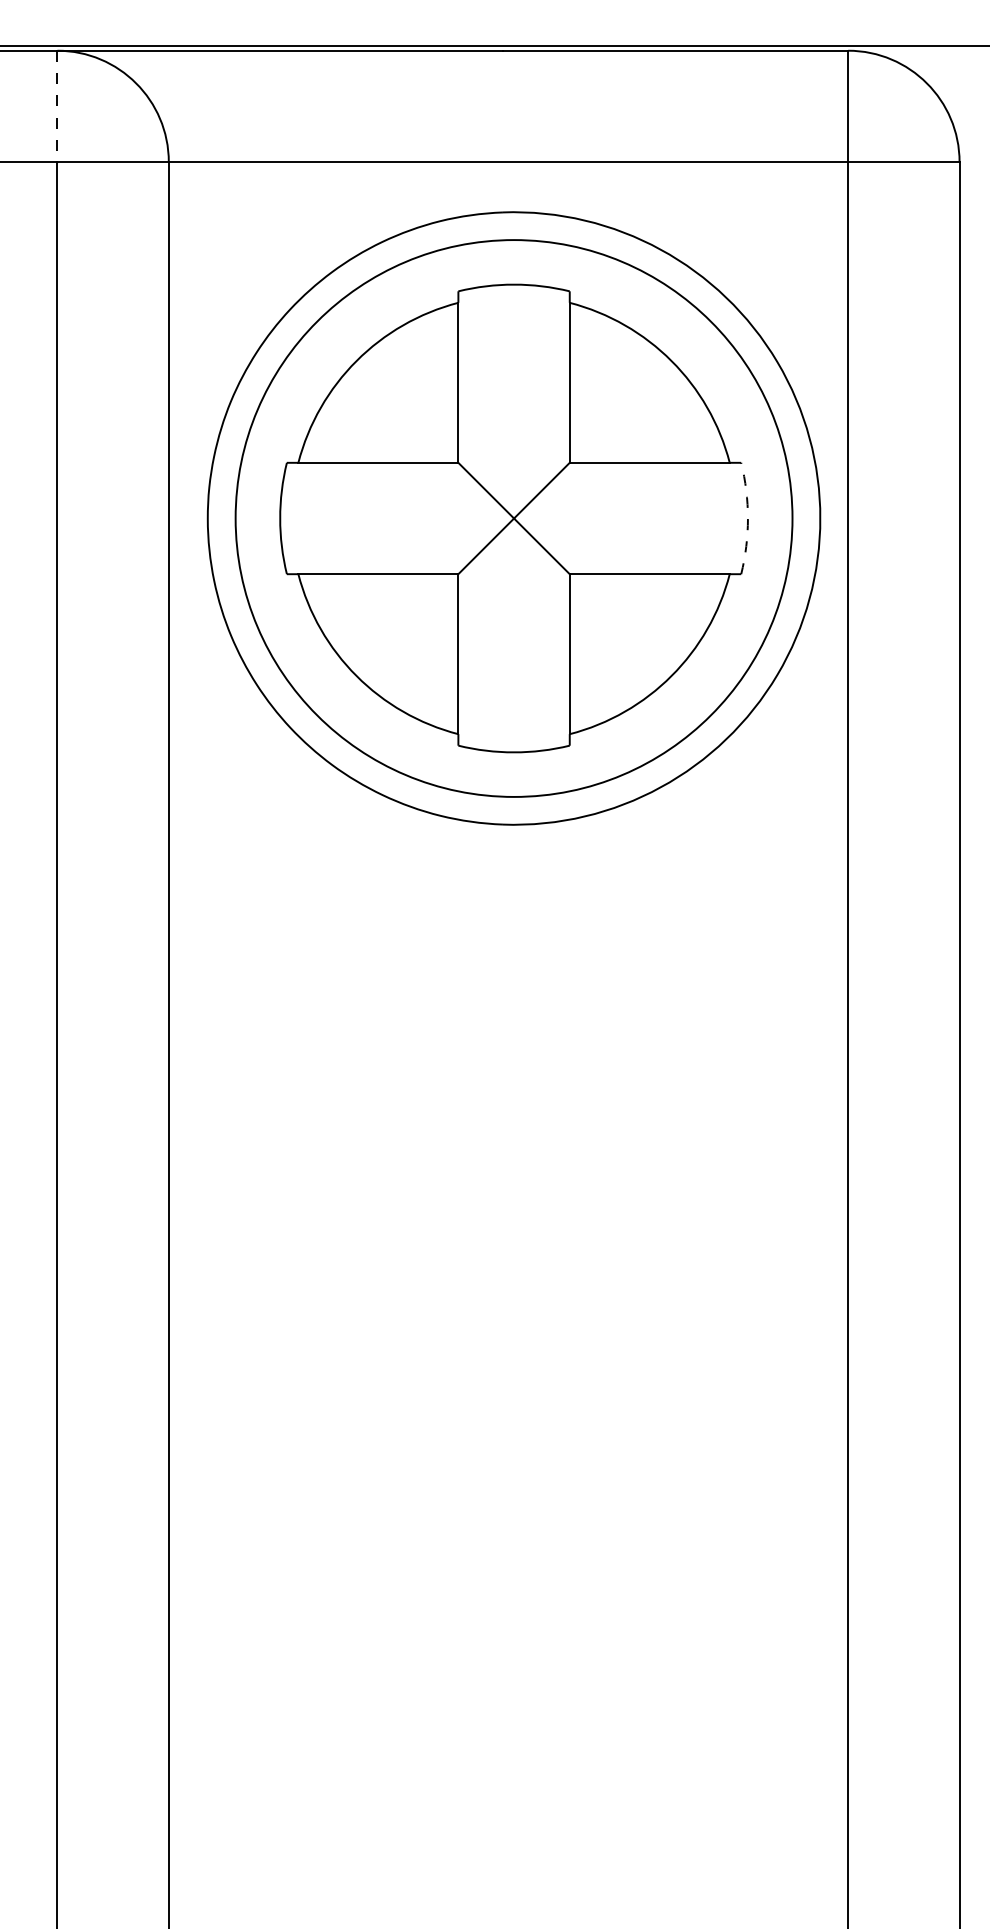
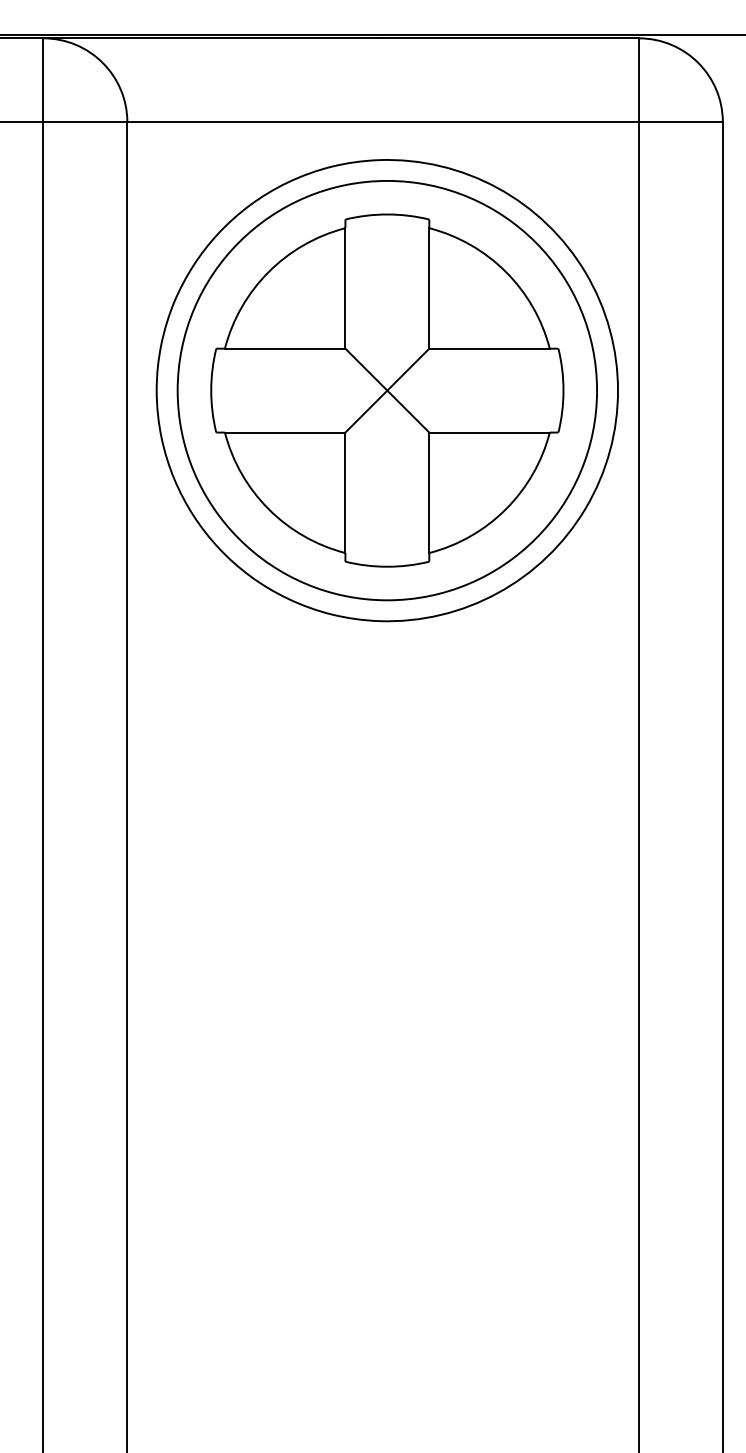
line: (57, 106) -> (43, 80), dashed -> solid
arc: (747, 518) -> (563, 390), dashed -> solid

